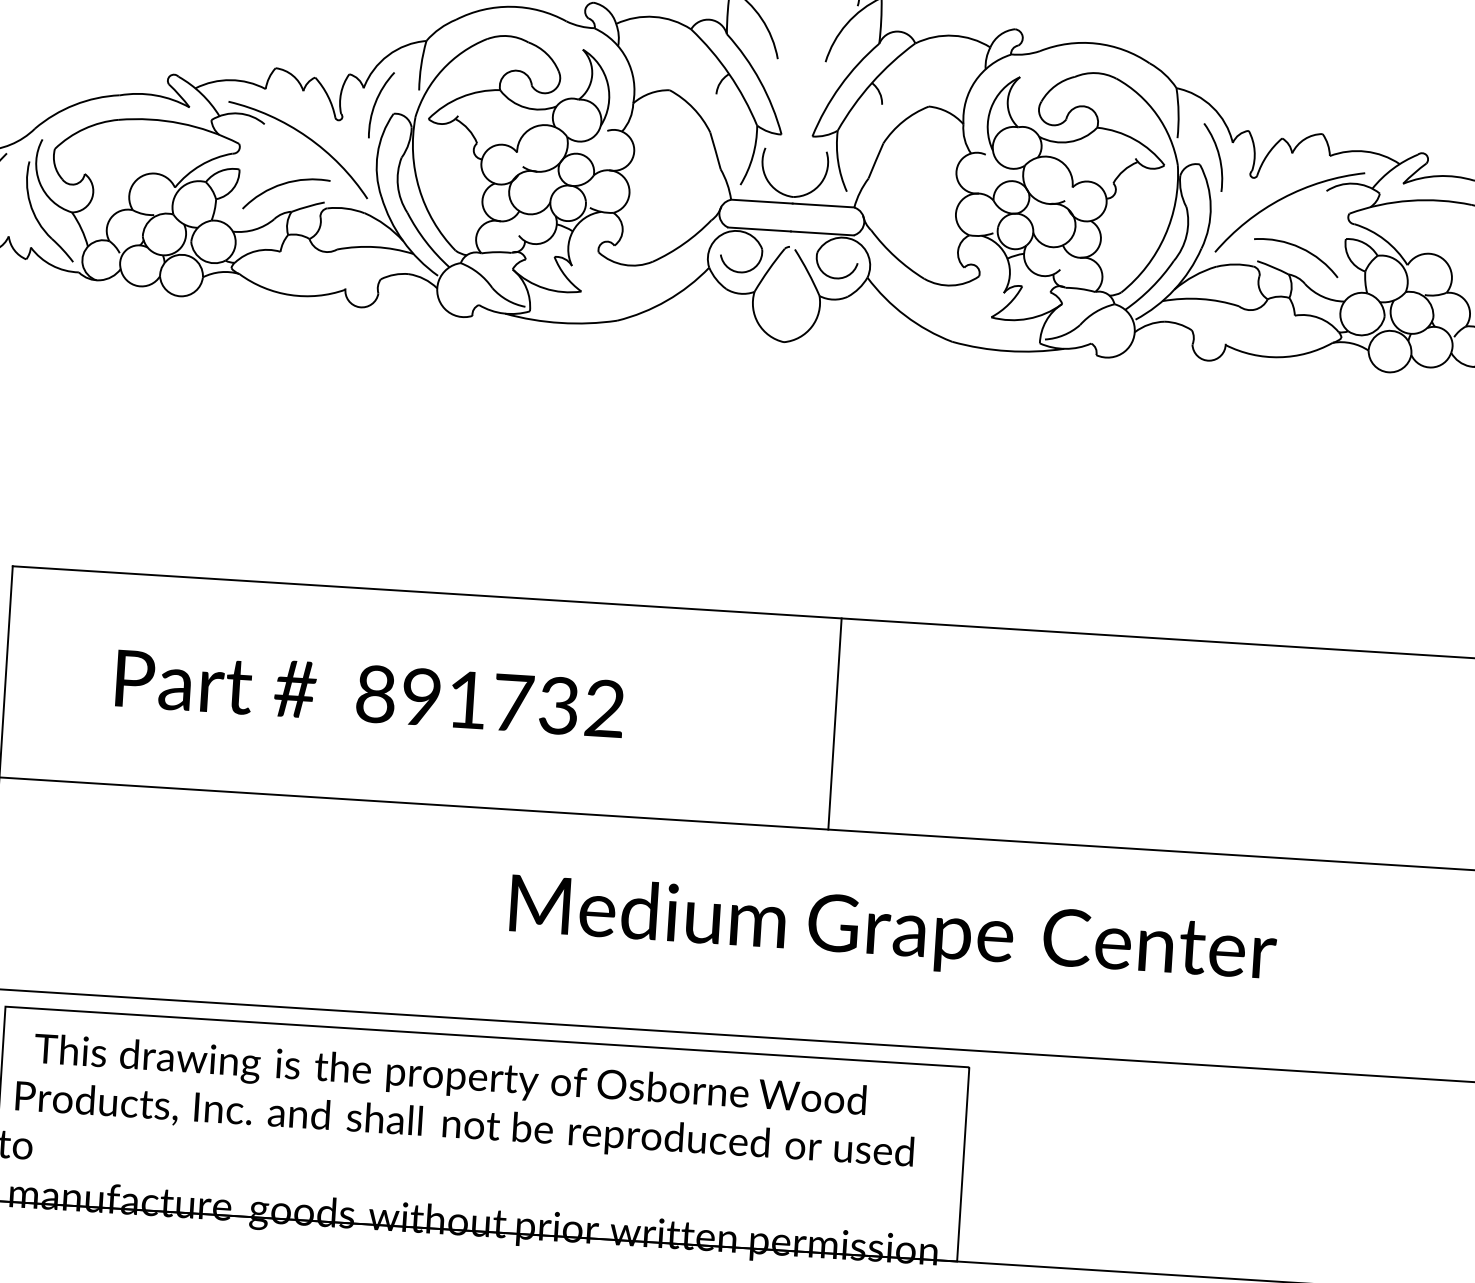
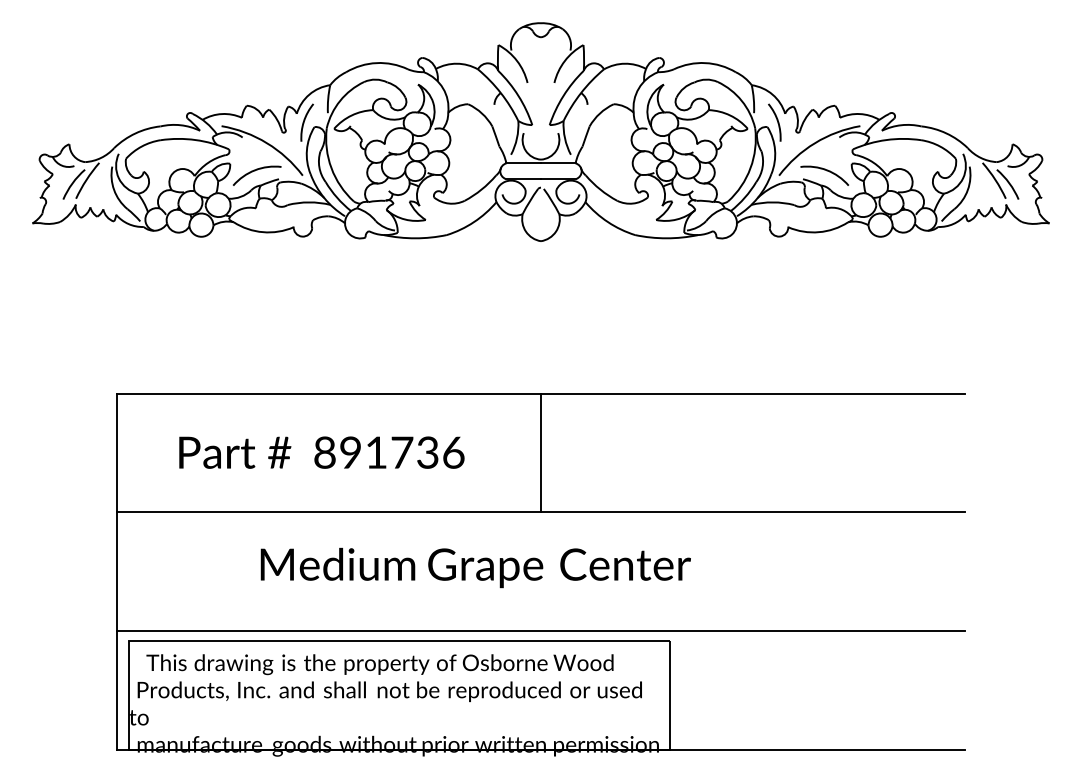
text: (604, 708) -> (453, 452), 891732 -> 891736
line: (834, 722) -> (540, 452), moved
text: (892, 931) -> (475, 567), moved

